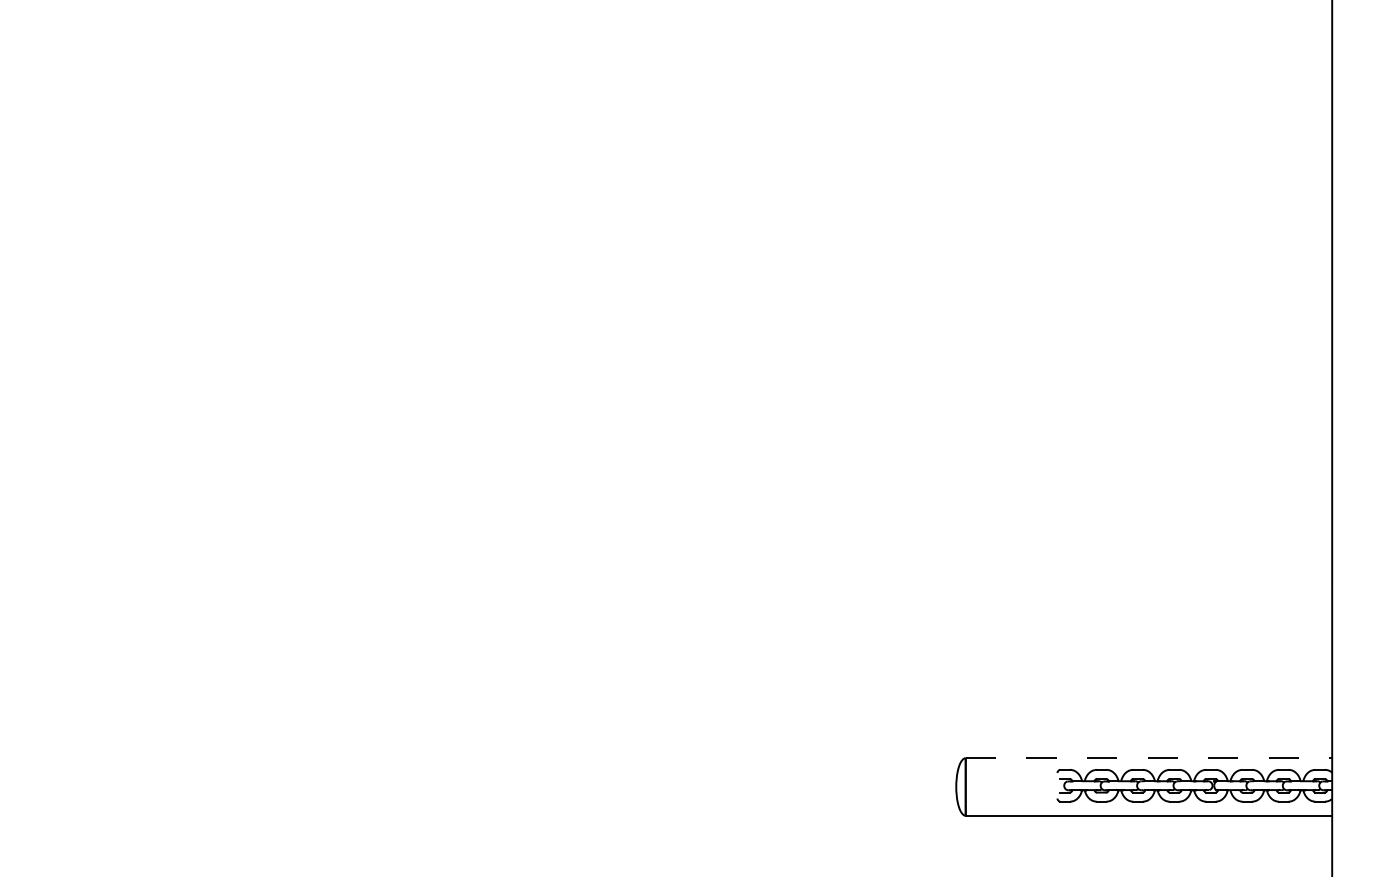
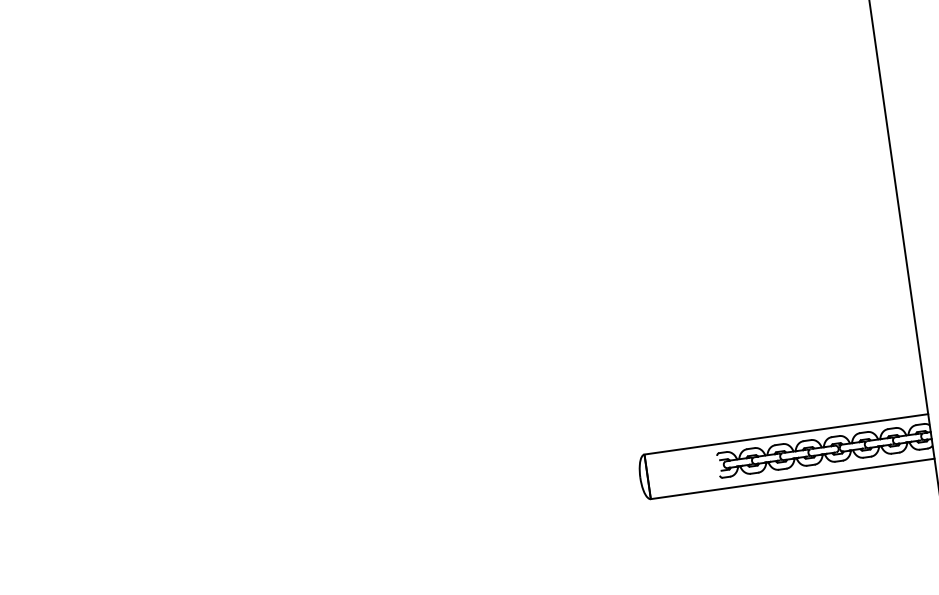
line: (1149, 758) -> (786, 434), dashed -> solid

